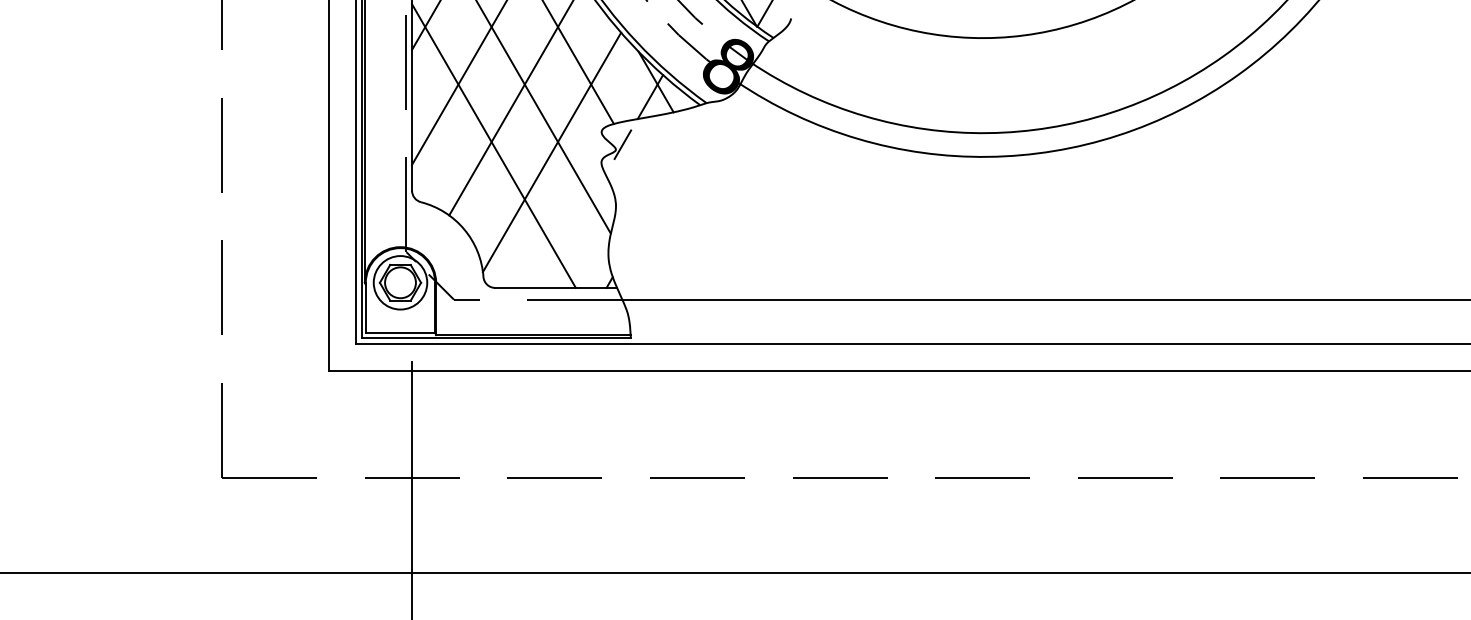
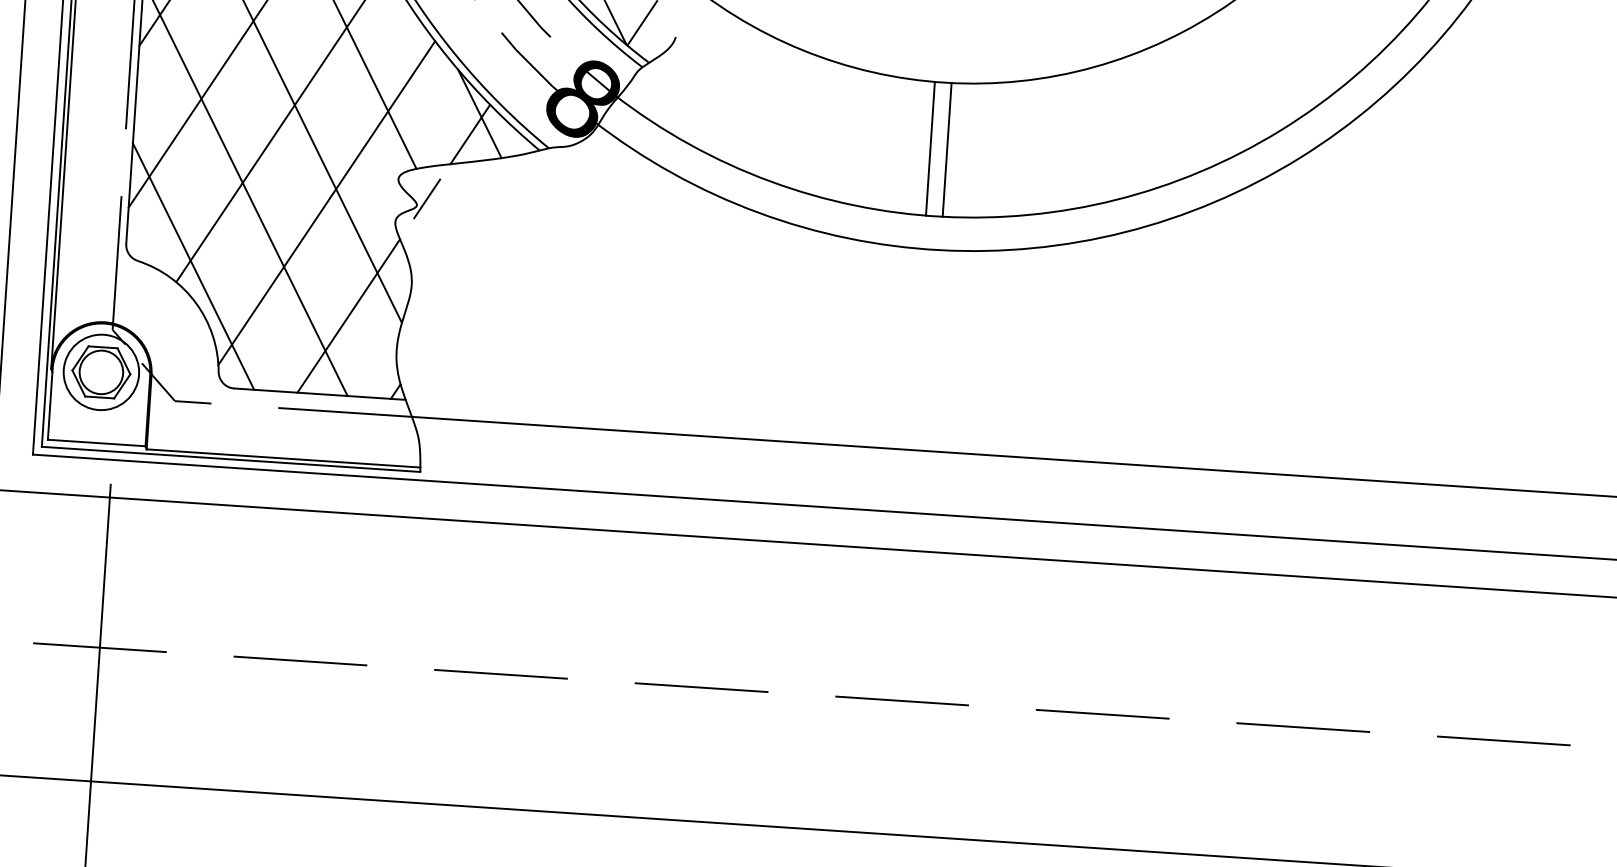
line: (976, 85) -> (930, 148), added
line: (988, 85) -> (947, 149), added
line: (460, 203) -> (193, 266), added
line: (572, 230) -> (348, 314), added

